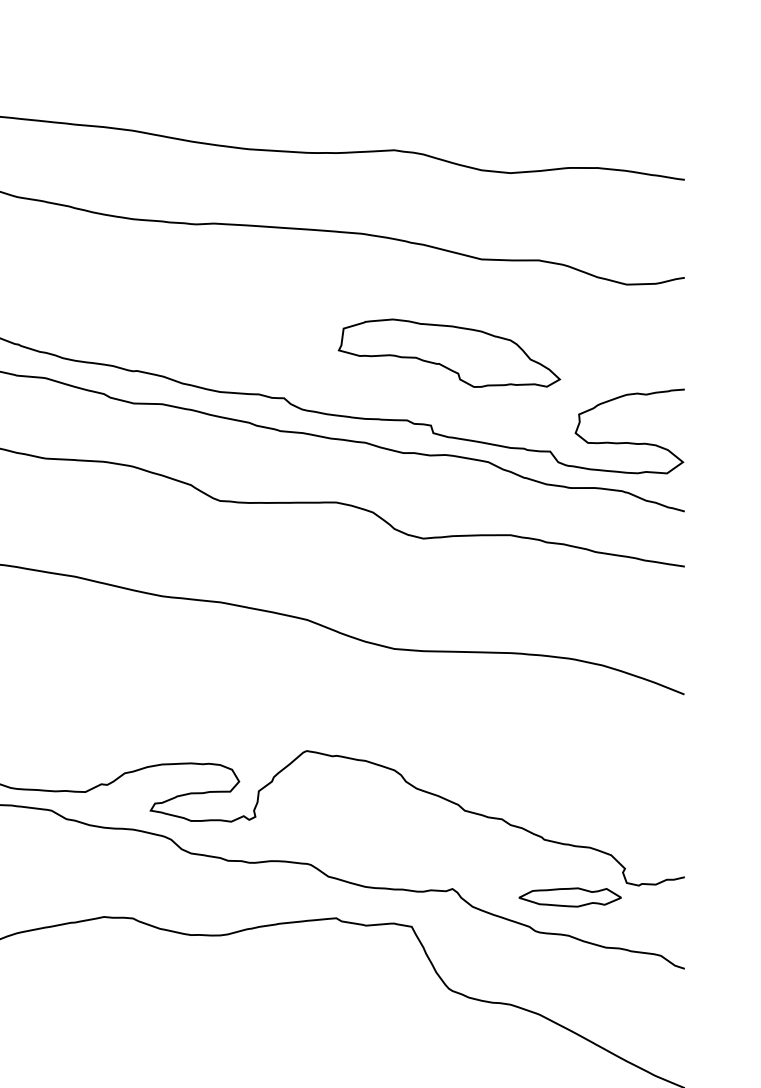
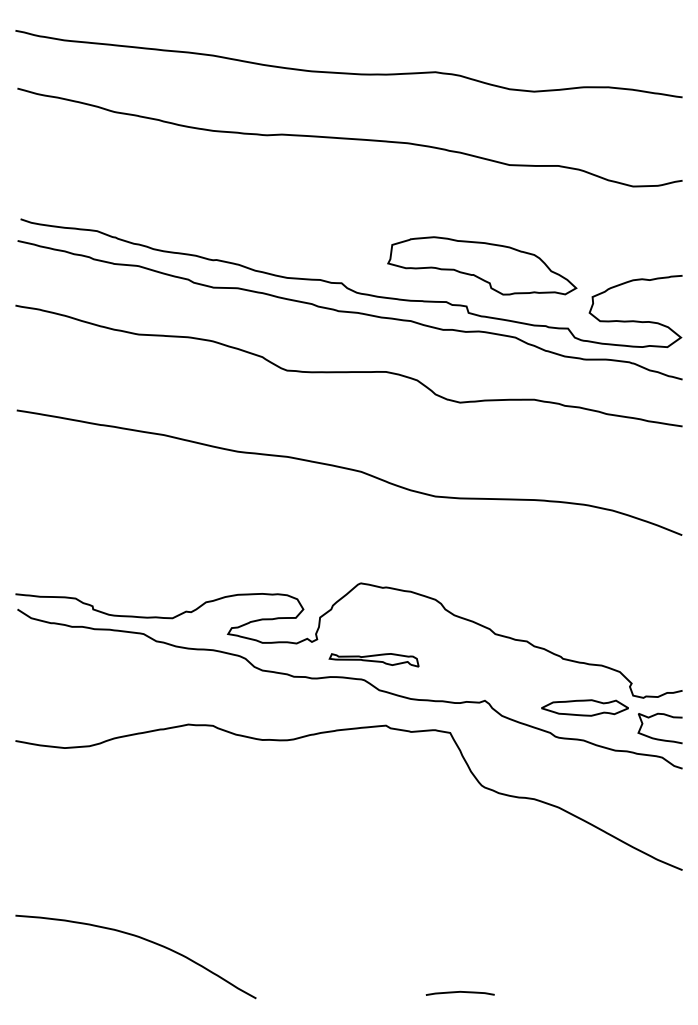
part: (449, 352) -> (482, 265), moved
part: (321, 841) -> (373, 660), added
curve: (657, 933) -> (659, 738), added

